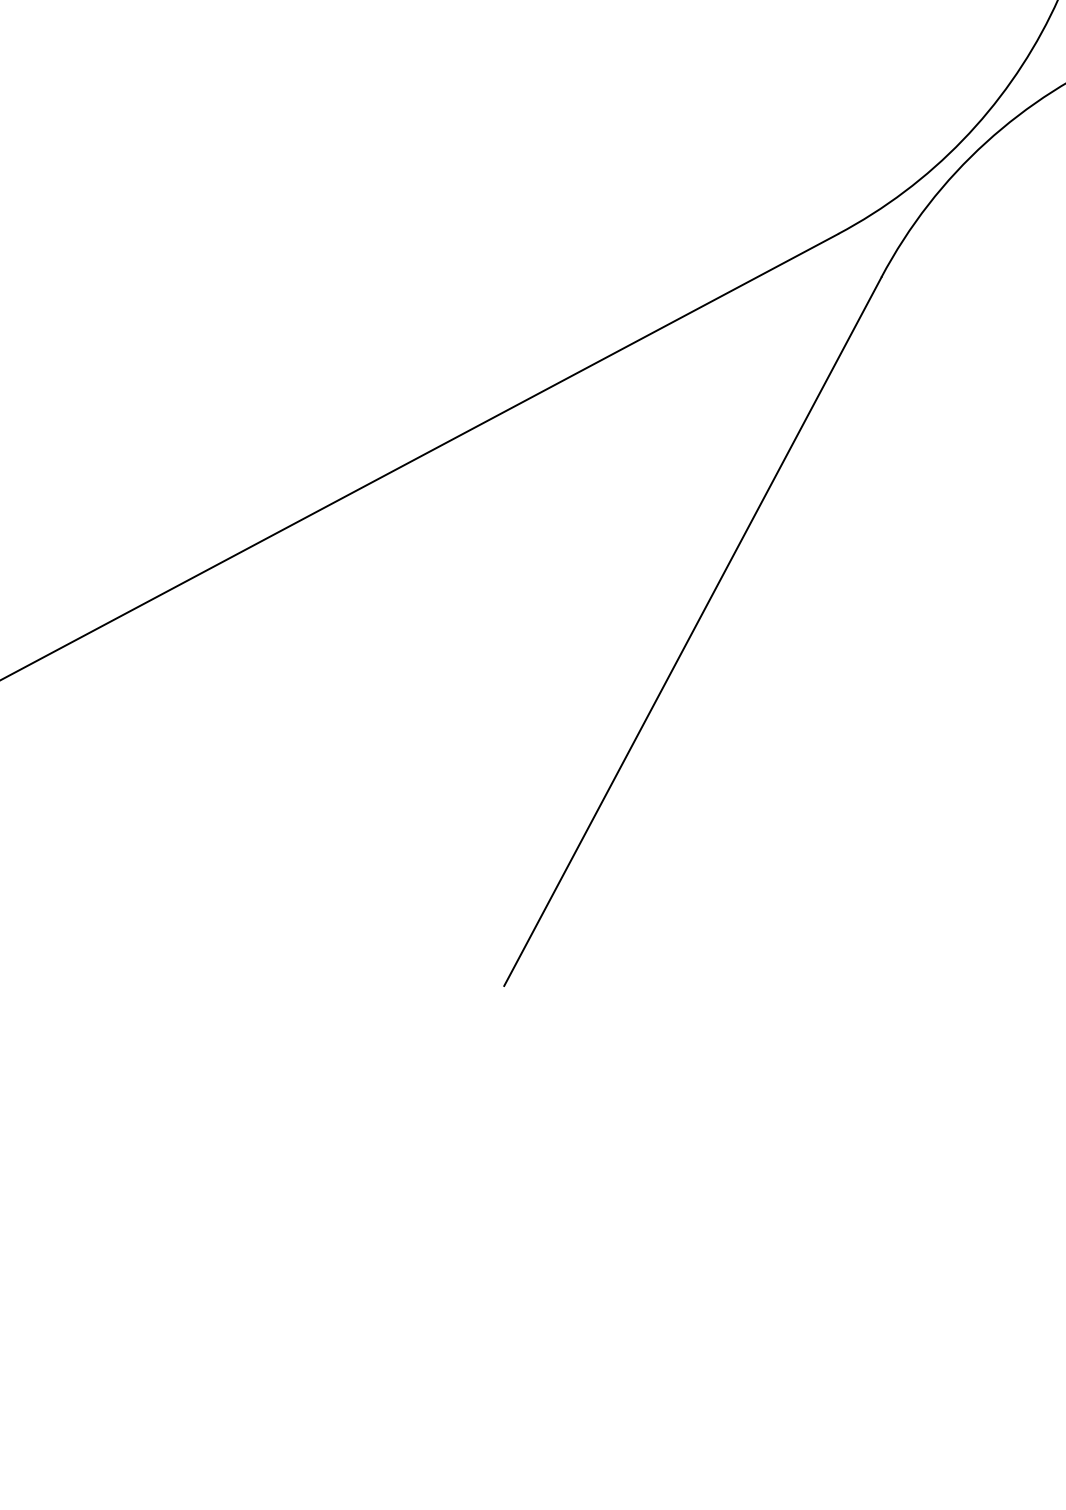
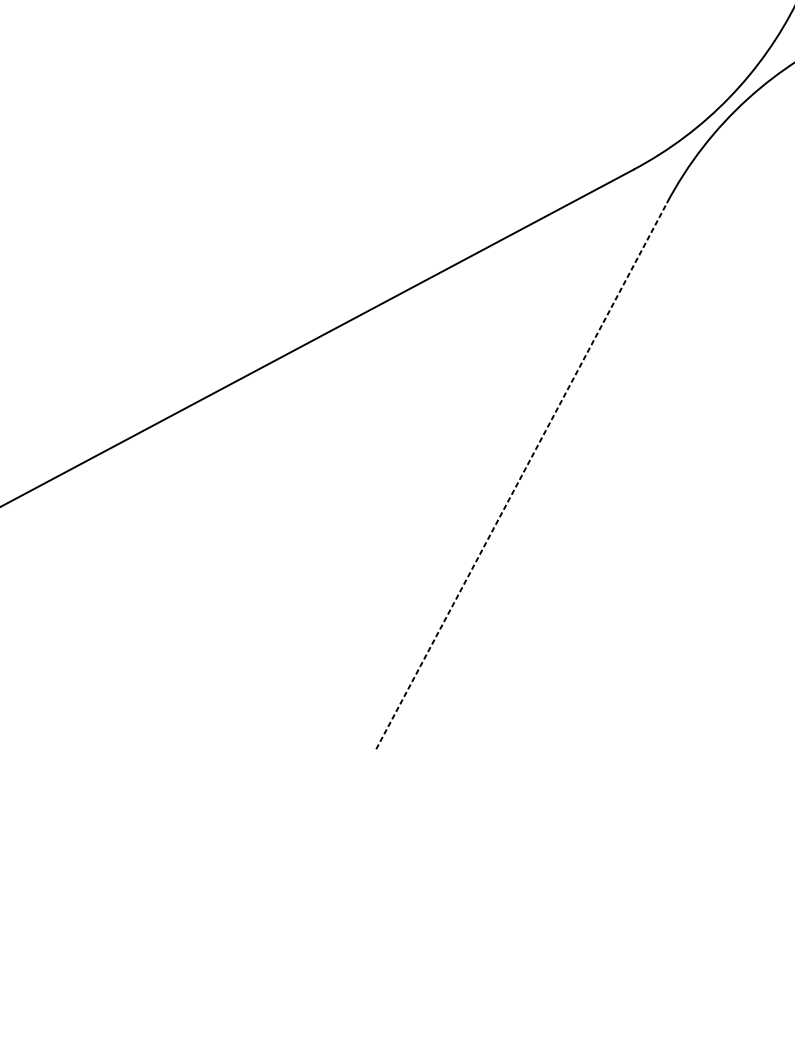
line: (693, 631) -> (522, 476), solid -> dashed

